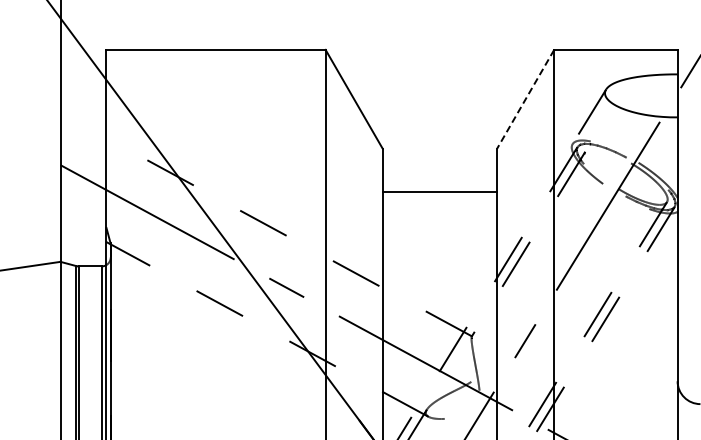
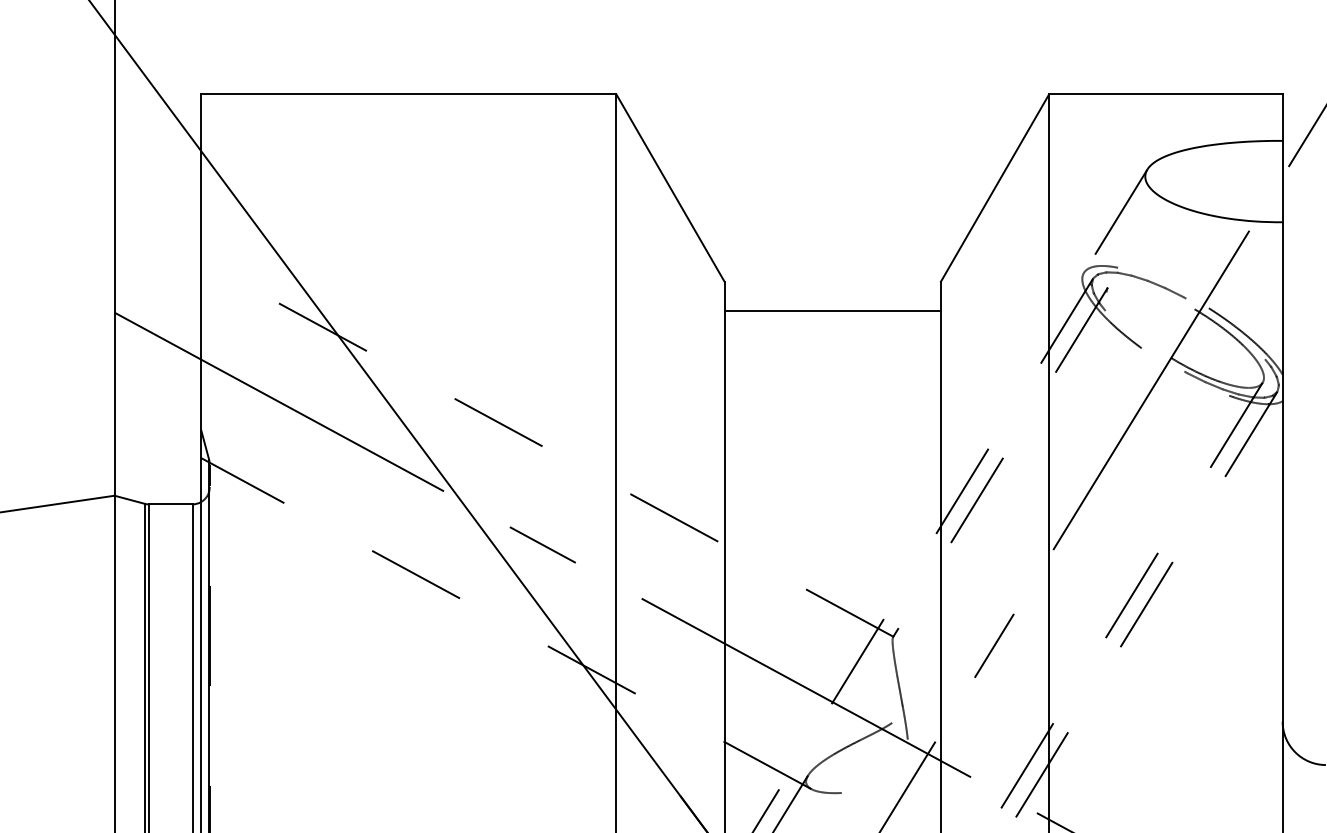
line: (525, 99) -> (994, 188), dashed -> solid
line: (439, 192) -> (831, 311), moved

